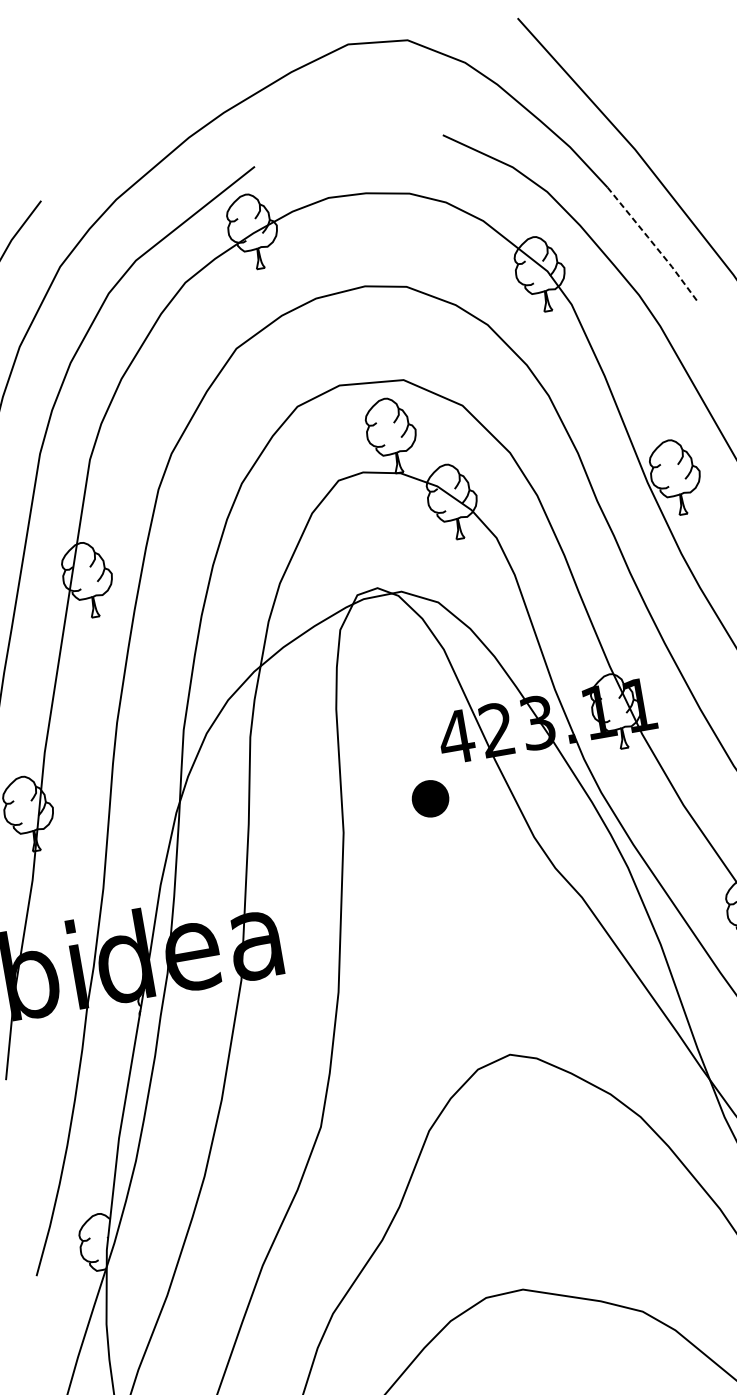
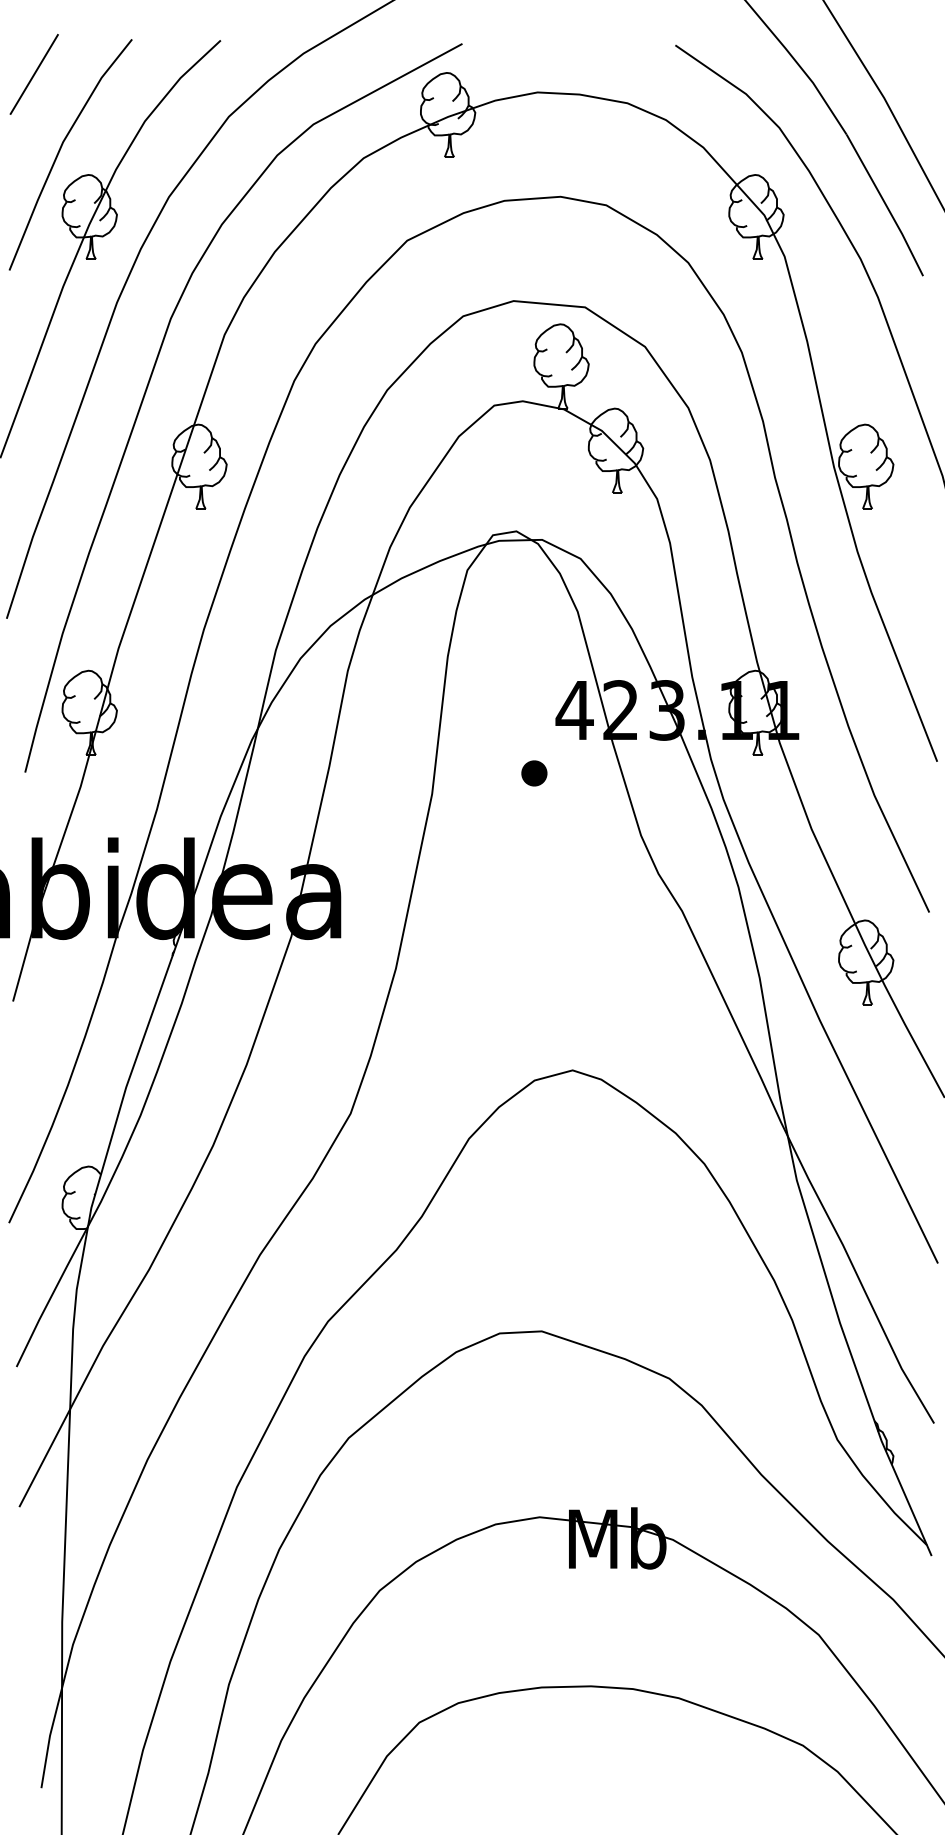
line: (652, 243) -> (885, 204), dashed -> solid
part: (430, 798) -> (534, 773), size x0.62

